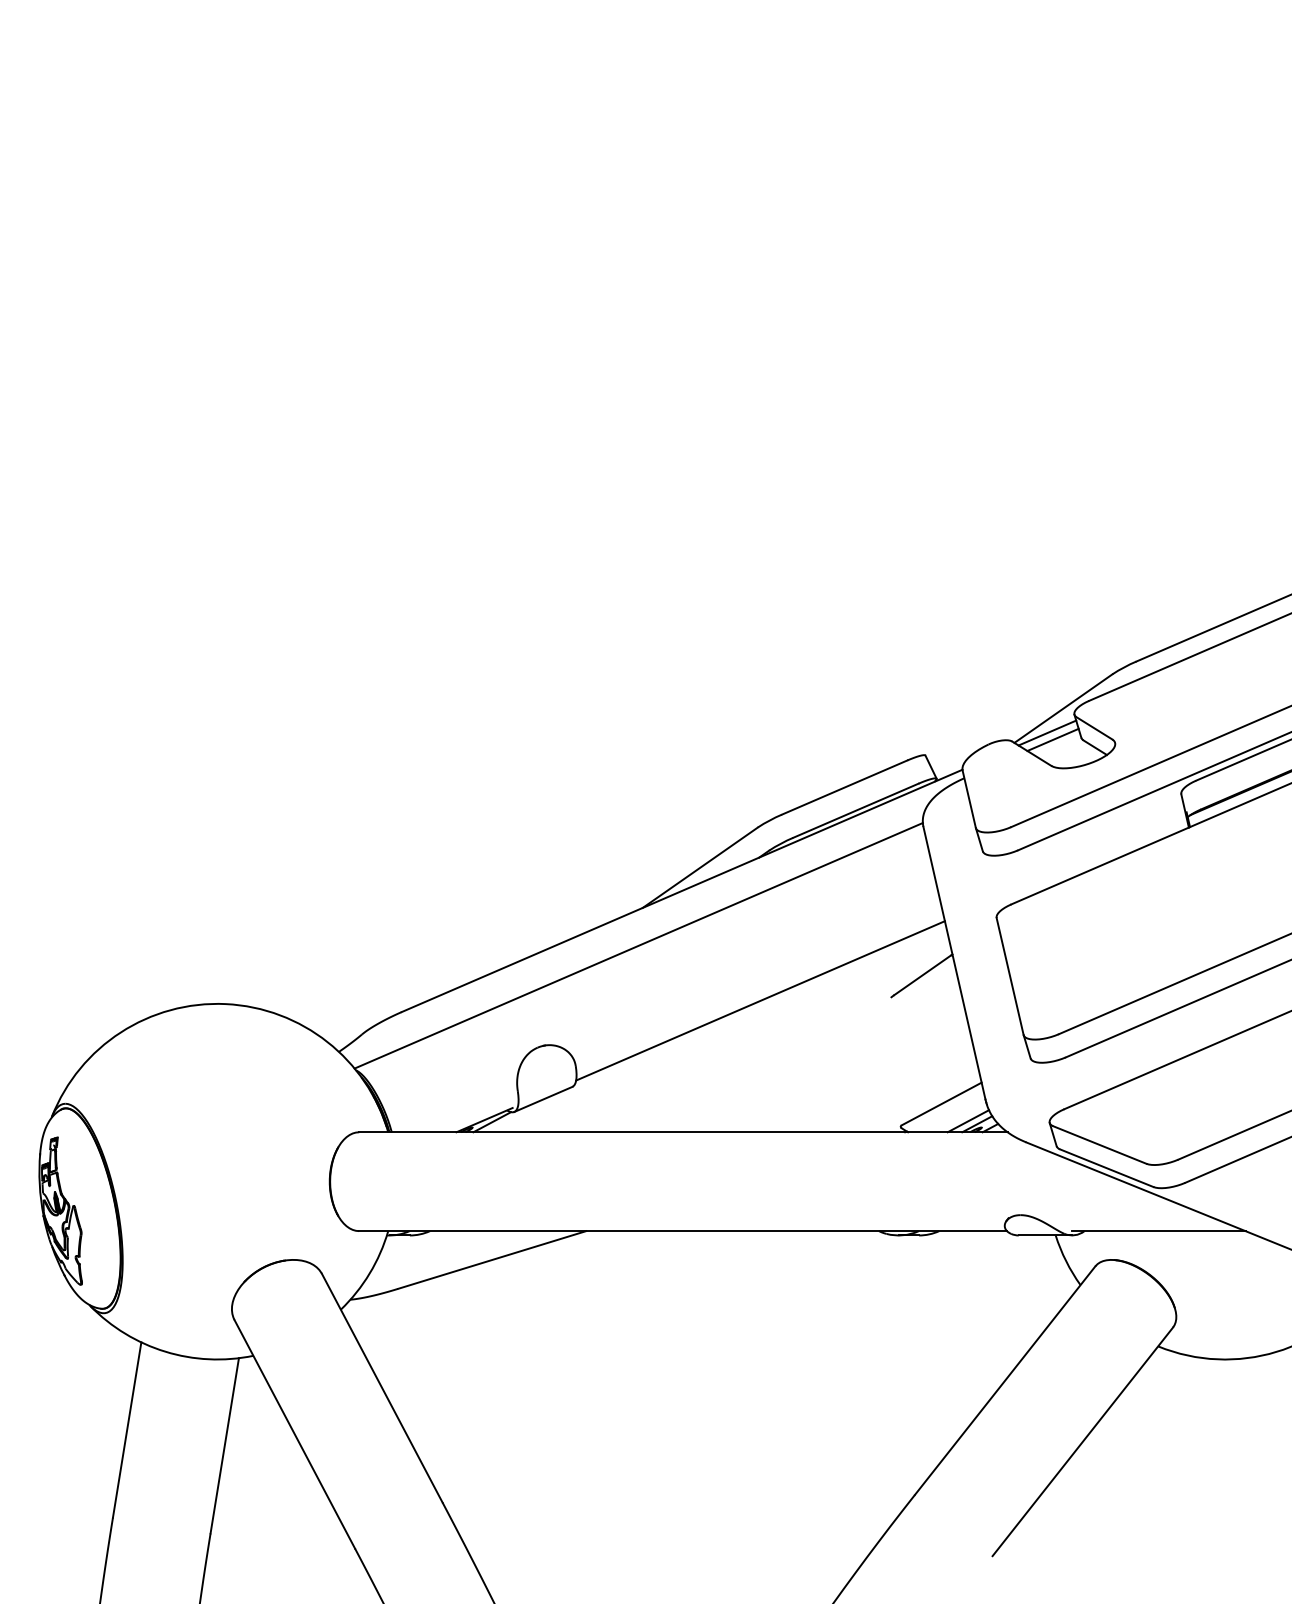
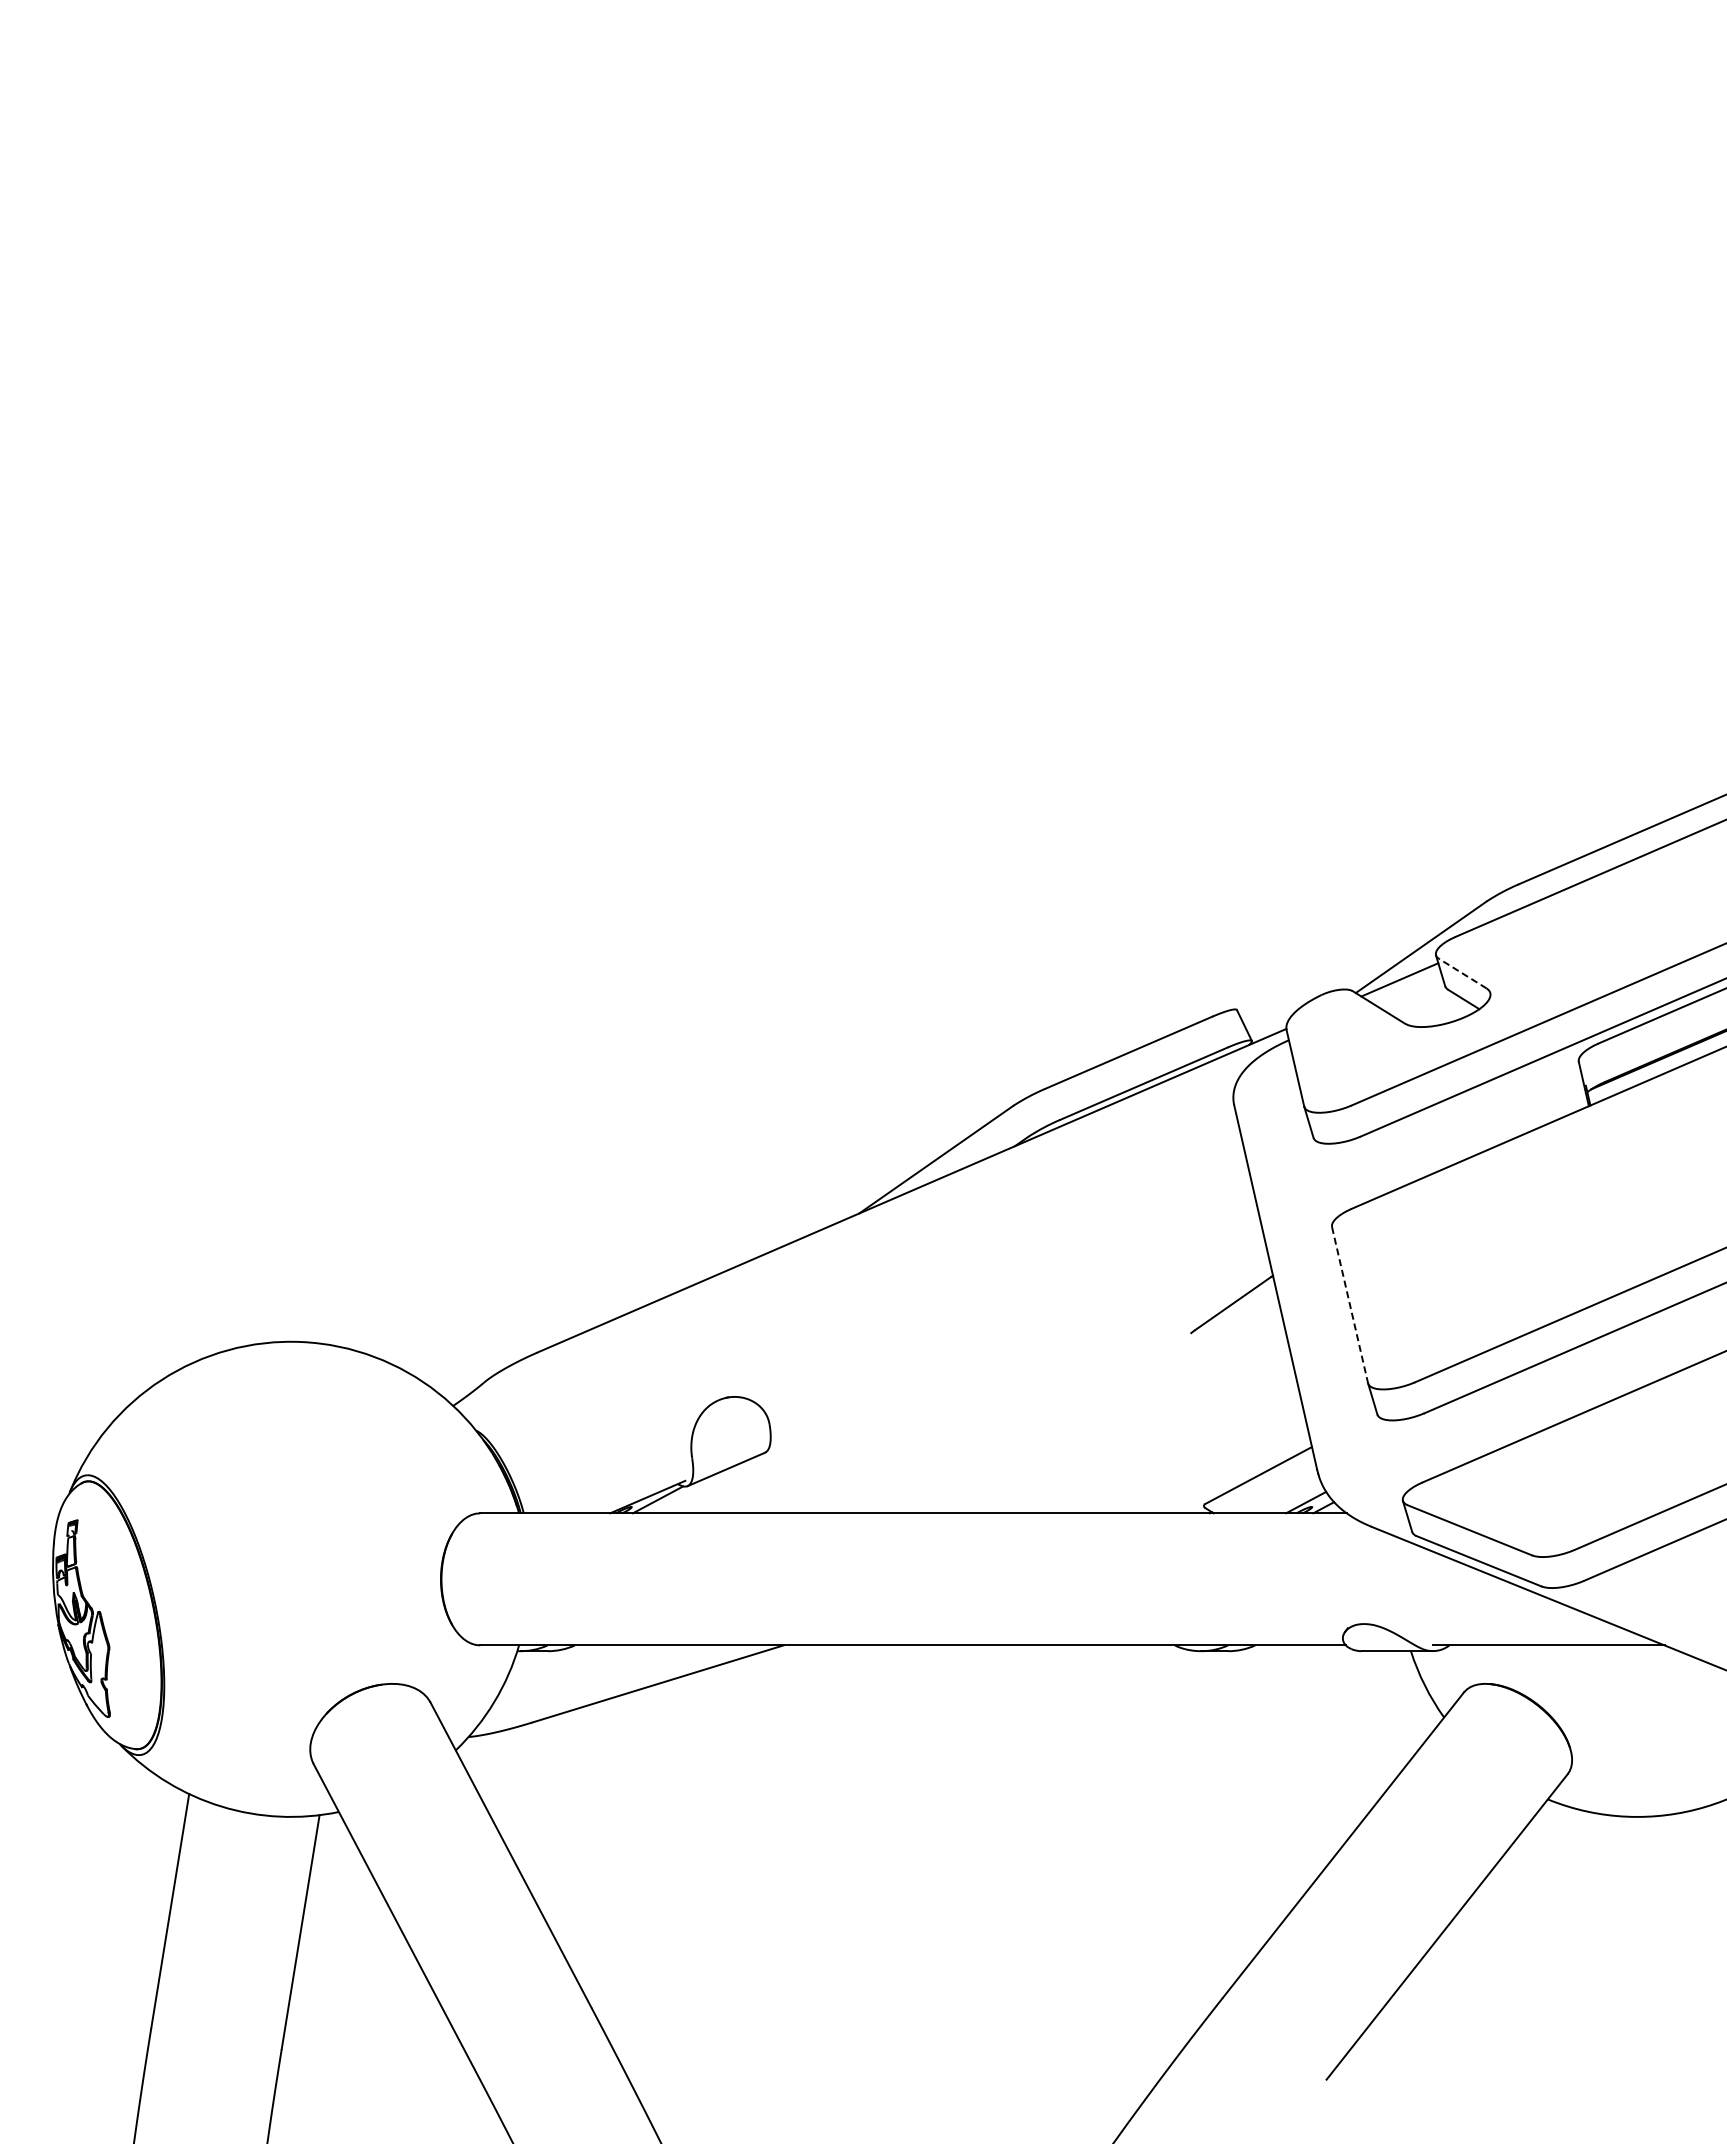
line: (1094, 728) -> (1462, 973), solid -> dashed
line: (1053, 739) -> (1407, 988), removed
line: (638, 946) -> (853, 1264), removed
line: (1010, 976) -> (1350, 1305), solid -> dashed
line: (760, 1000) -> (1016, 1337), removed
line: (967, 1121) -> (1293, 1498), removed

